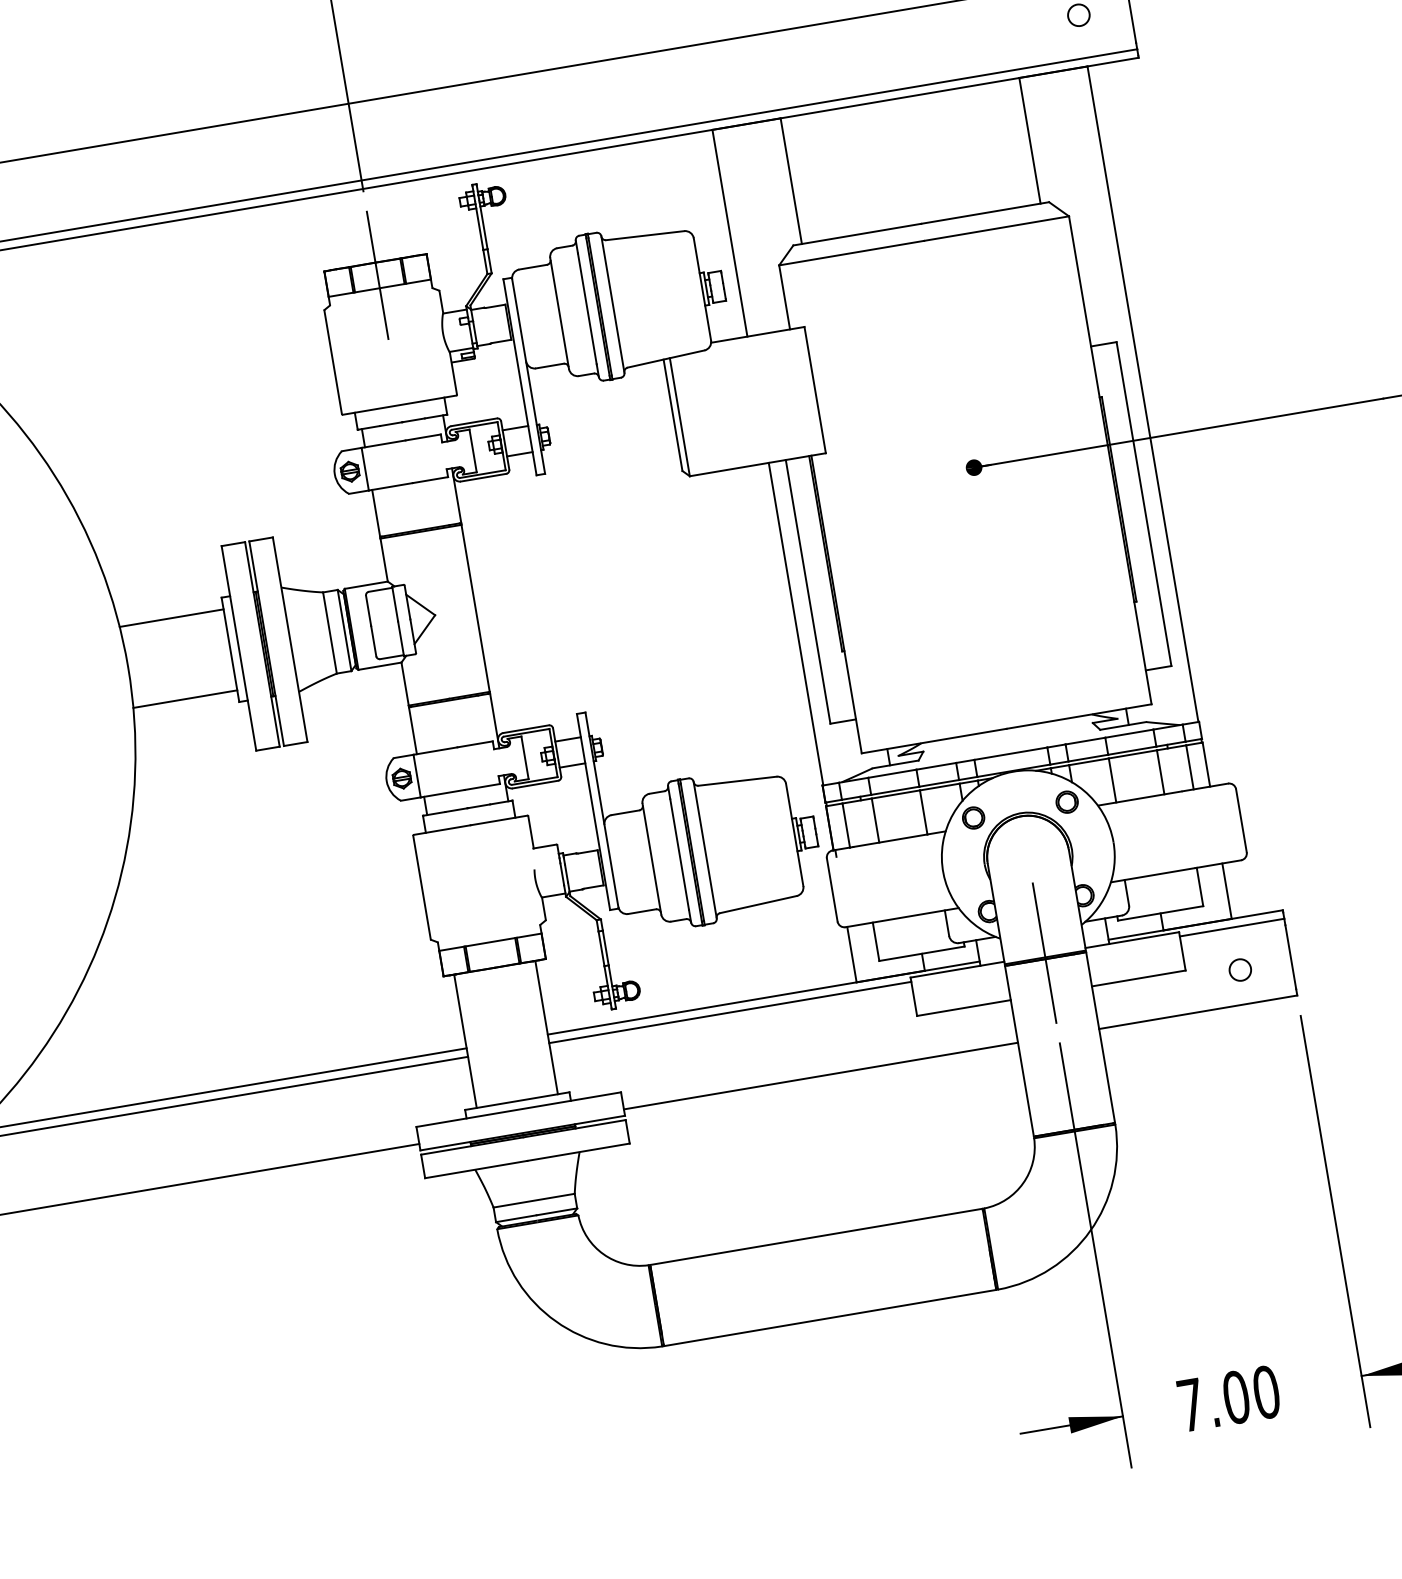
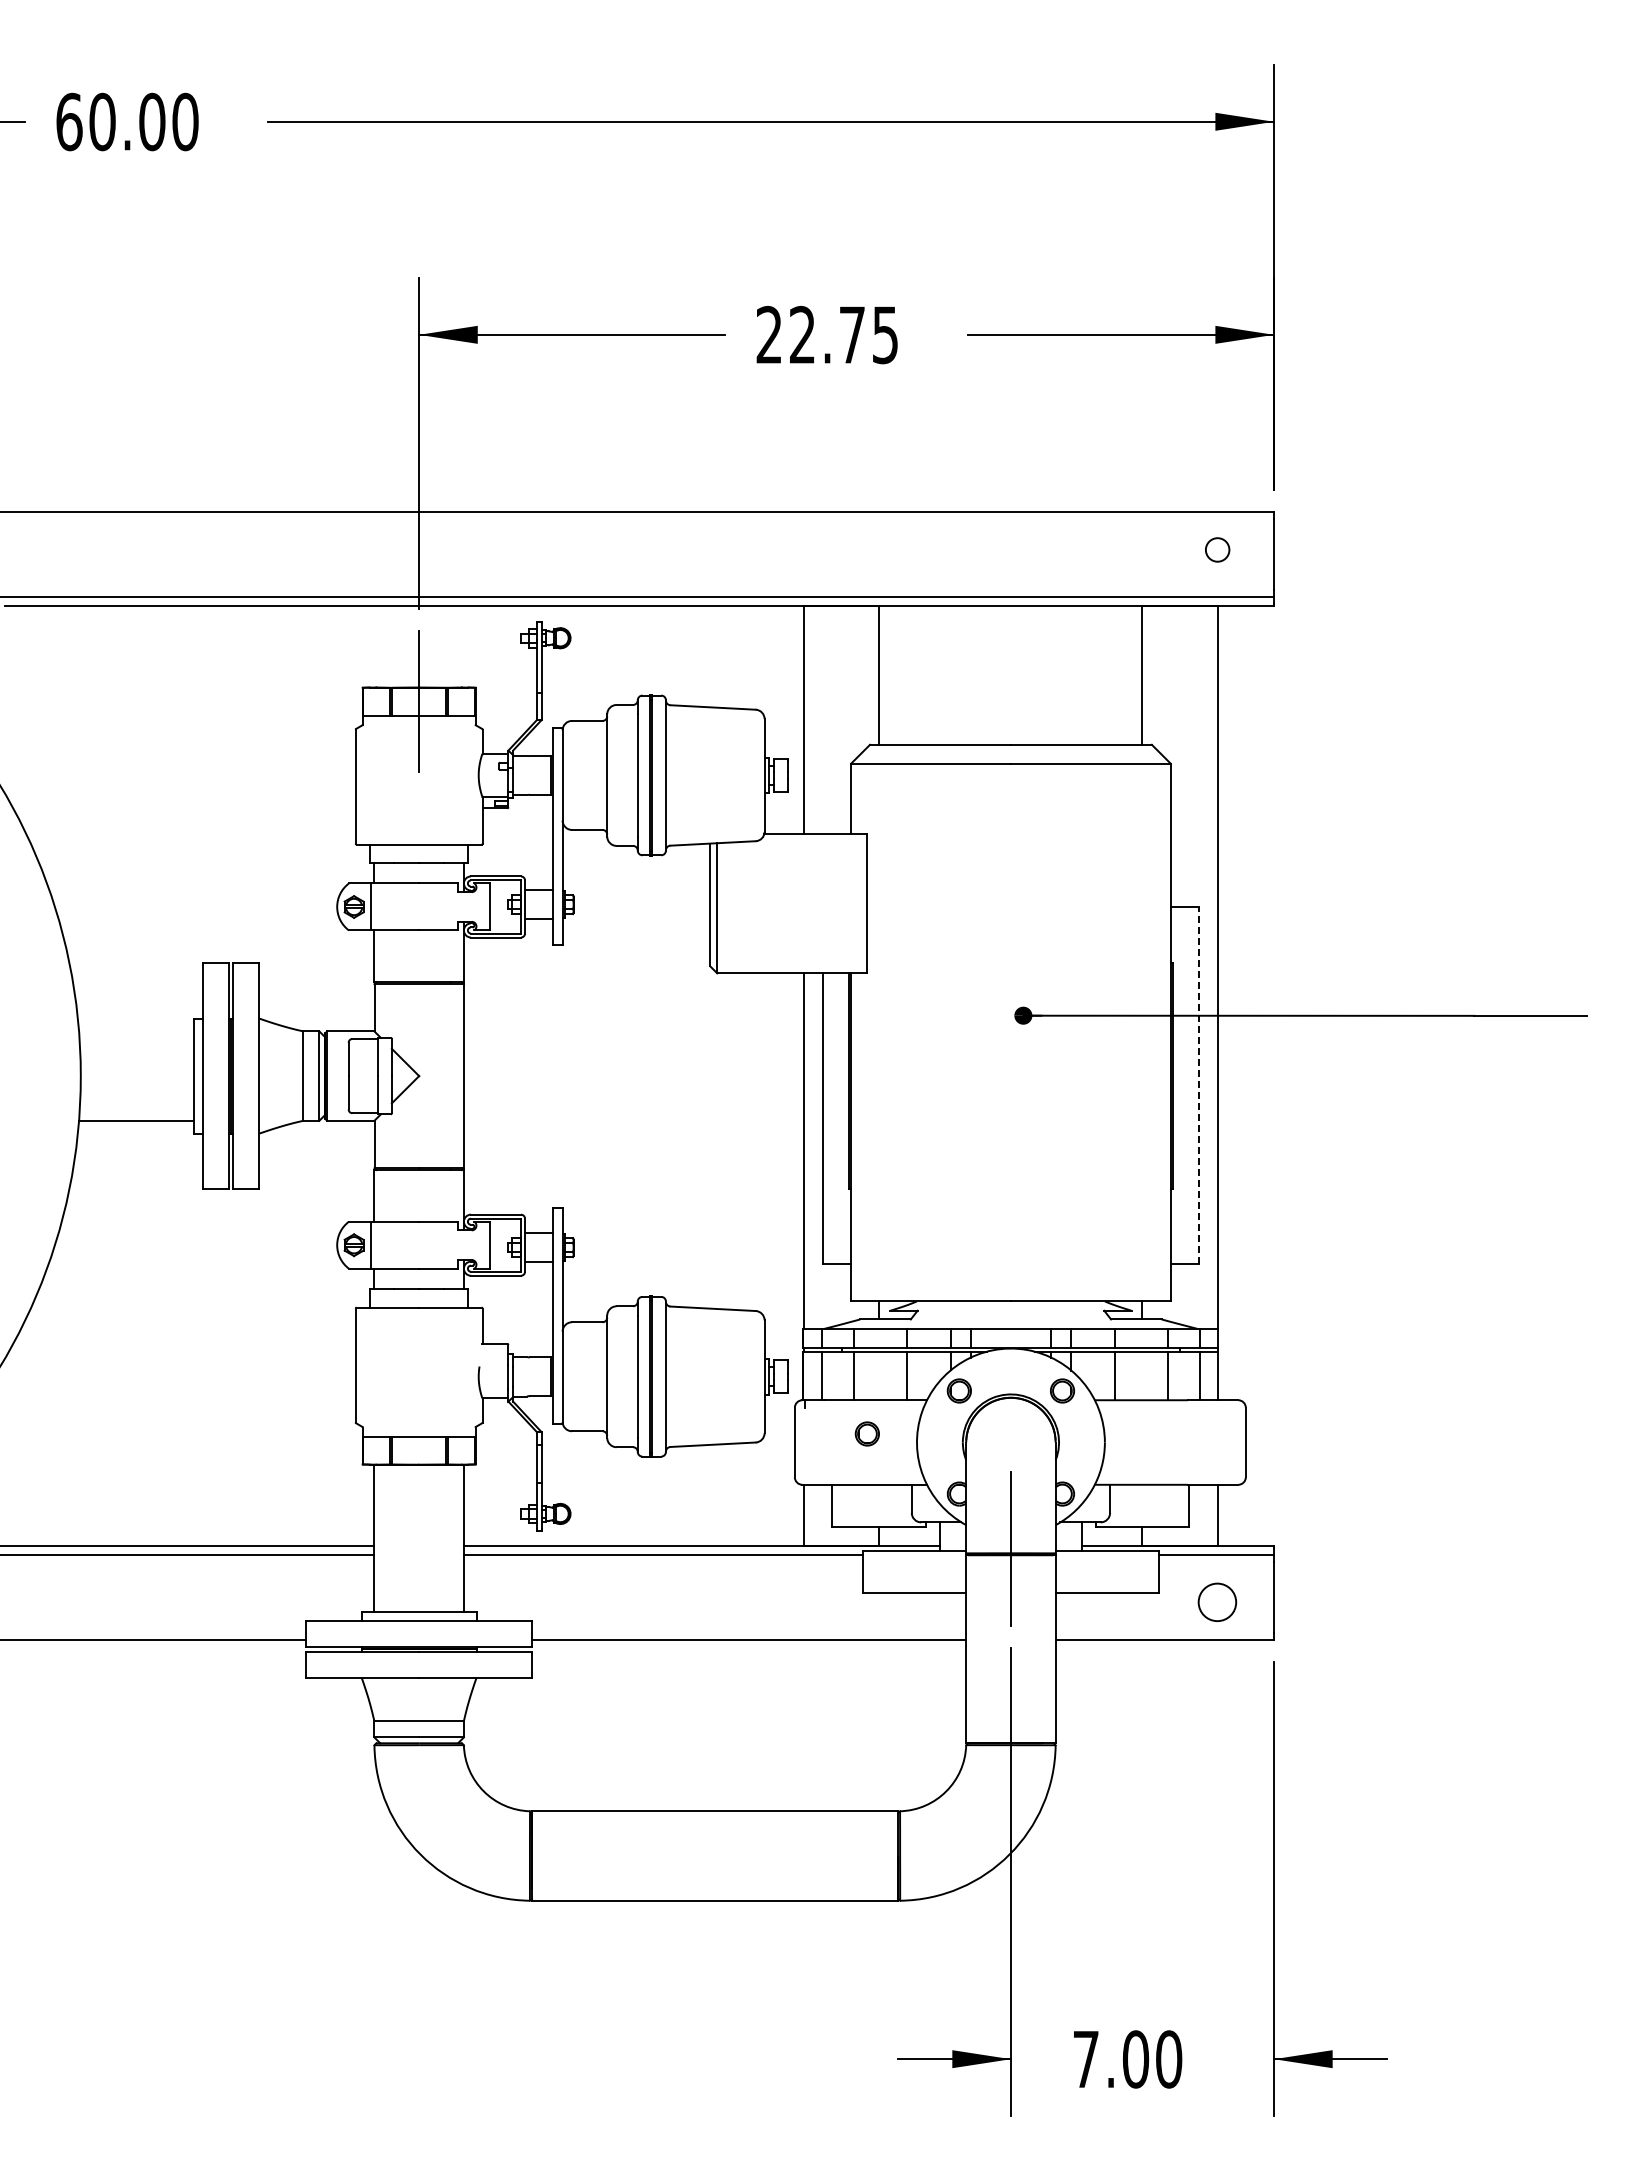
line: (1143, 504) -> (1198, 1085), solid -> dashed
line: (171, 618) -> (136, 1031), removed
part: (895, 870) -> (866, 1433), added
circle: (1240, 969) -> (1217, 1601), size x1.6

